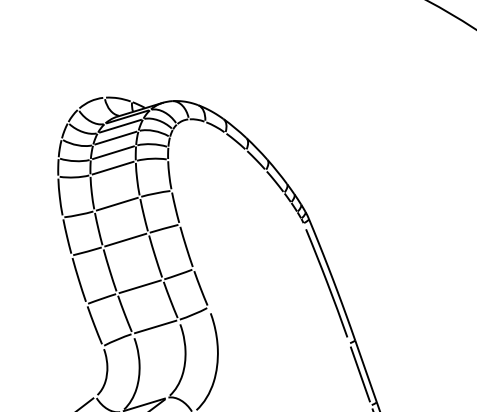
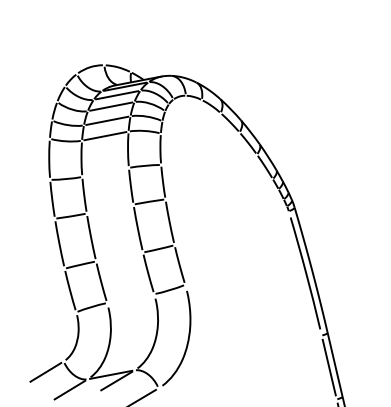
line: (116, 203) -> (104, 171), removed
line: (125, 239) -> (110, 208), removed
line: (139, 286) -> (118, 256), removed
line: (155, 326) -> (130, 298), removed

